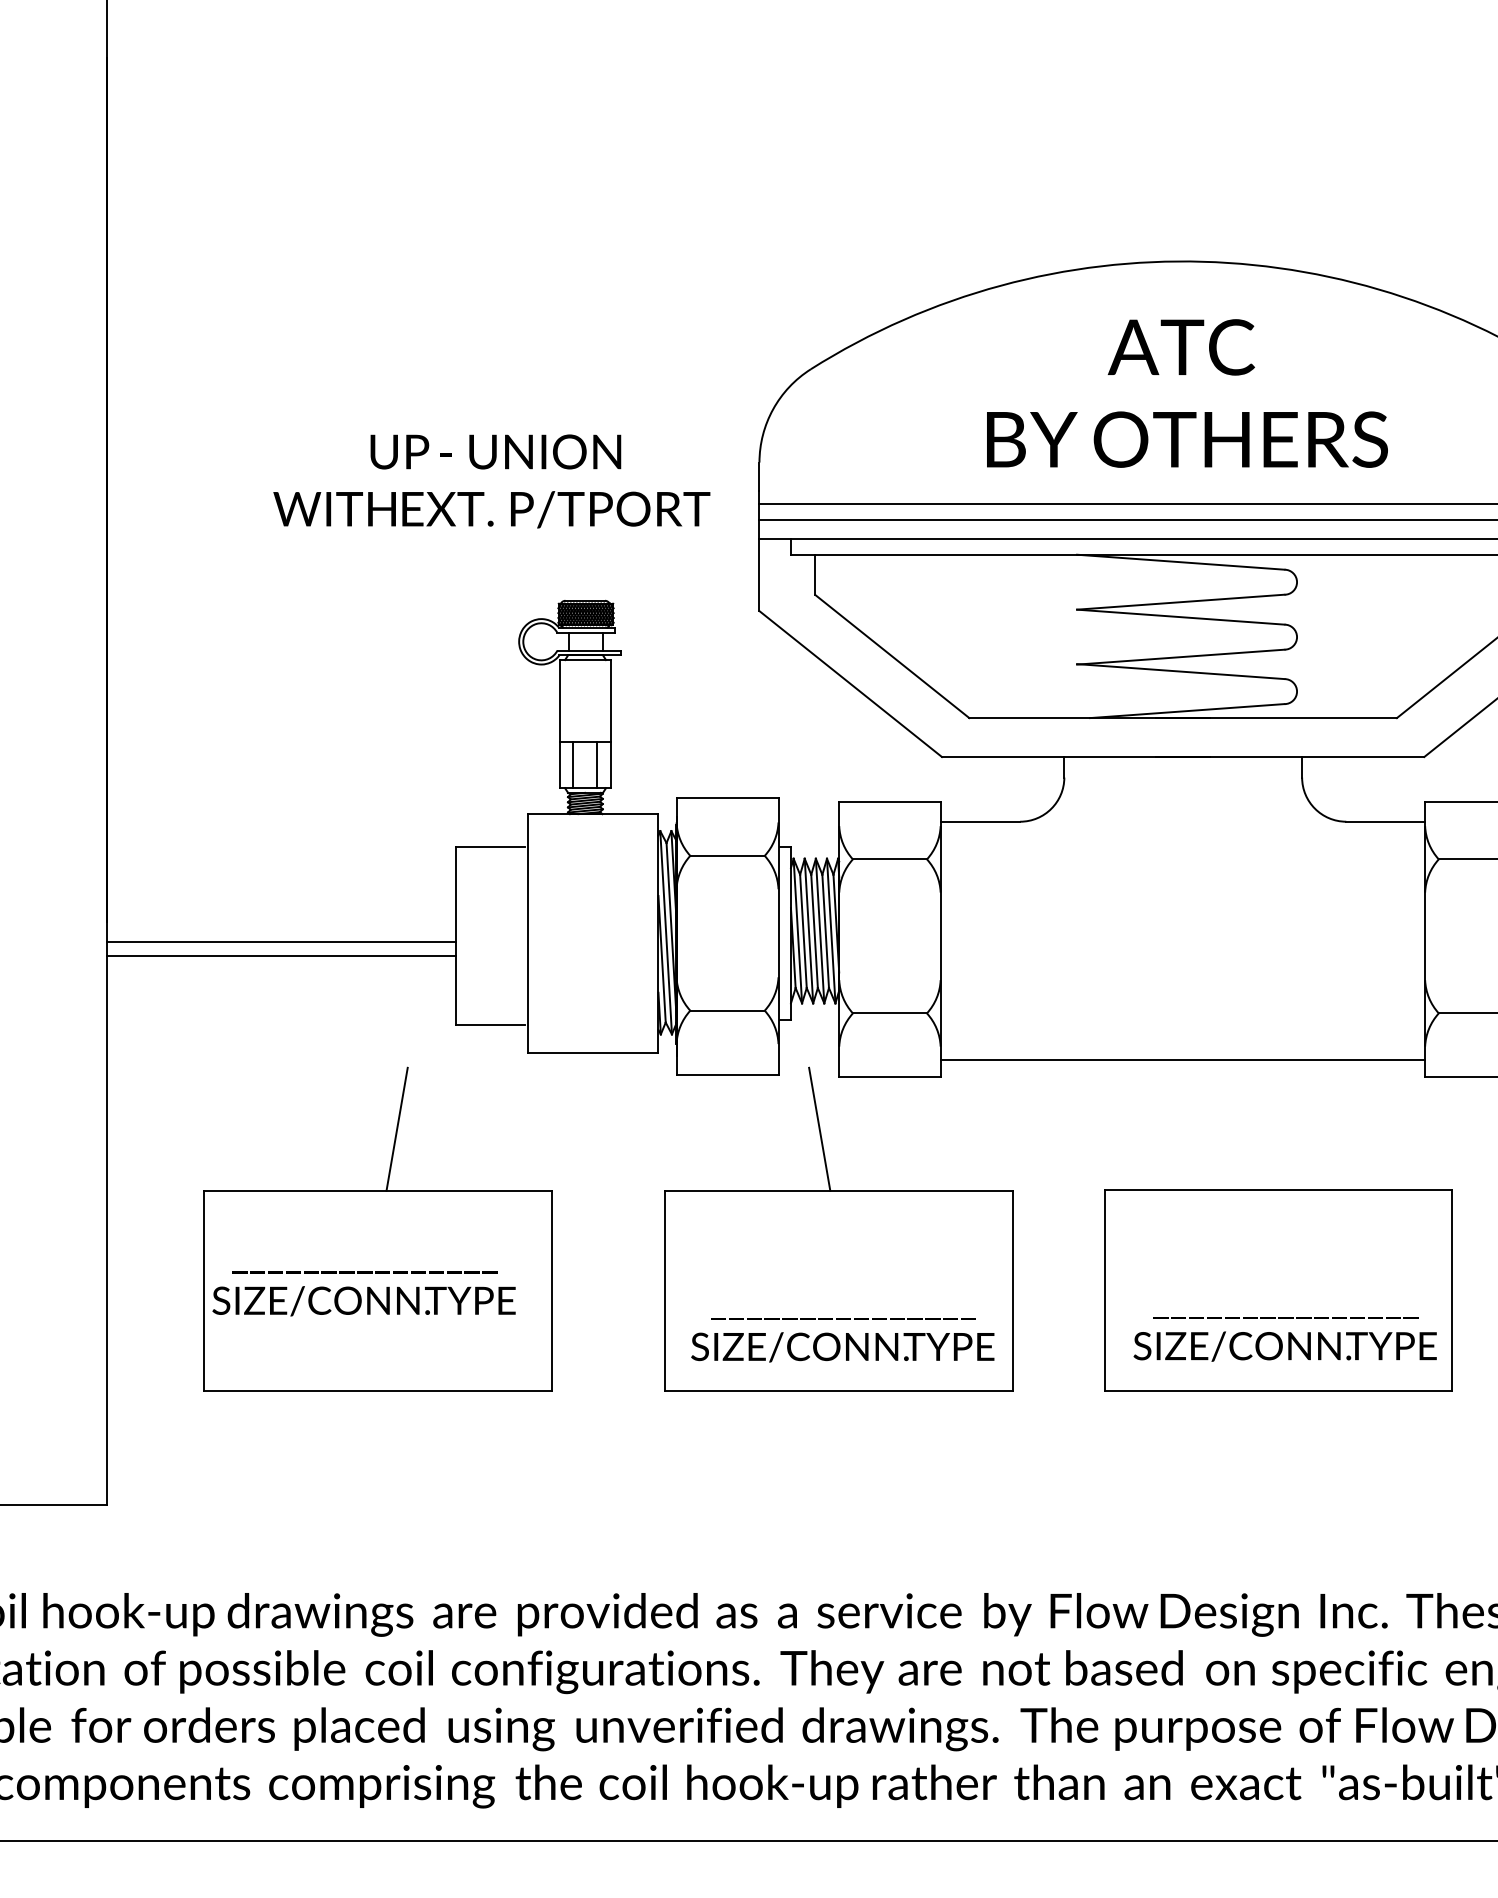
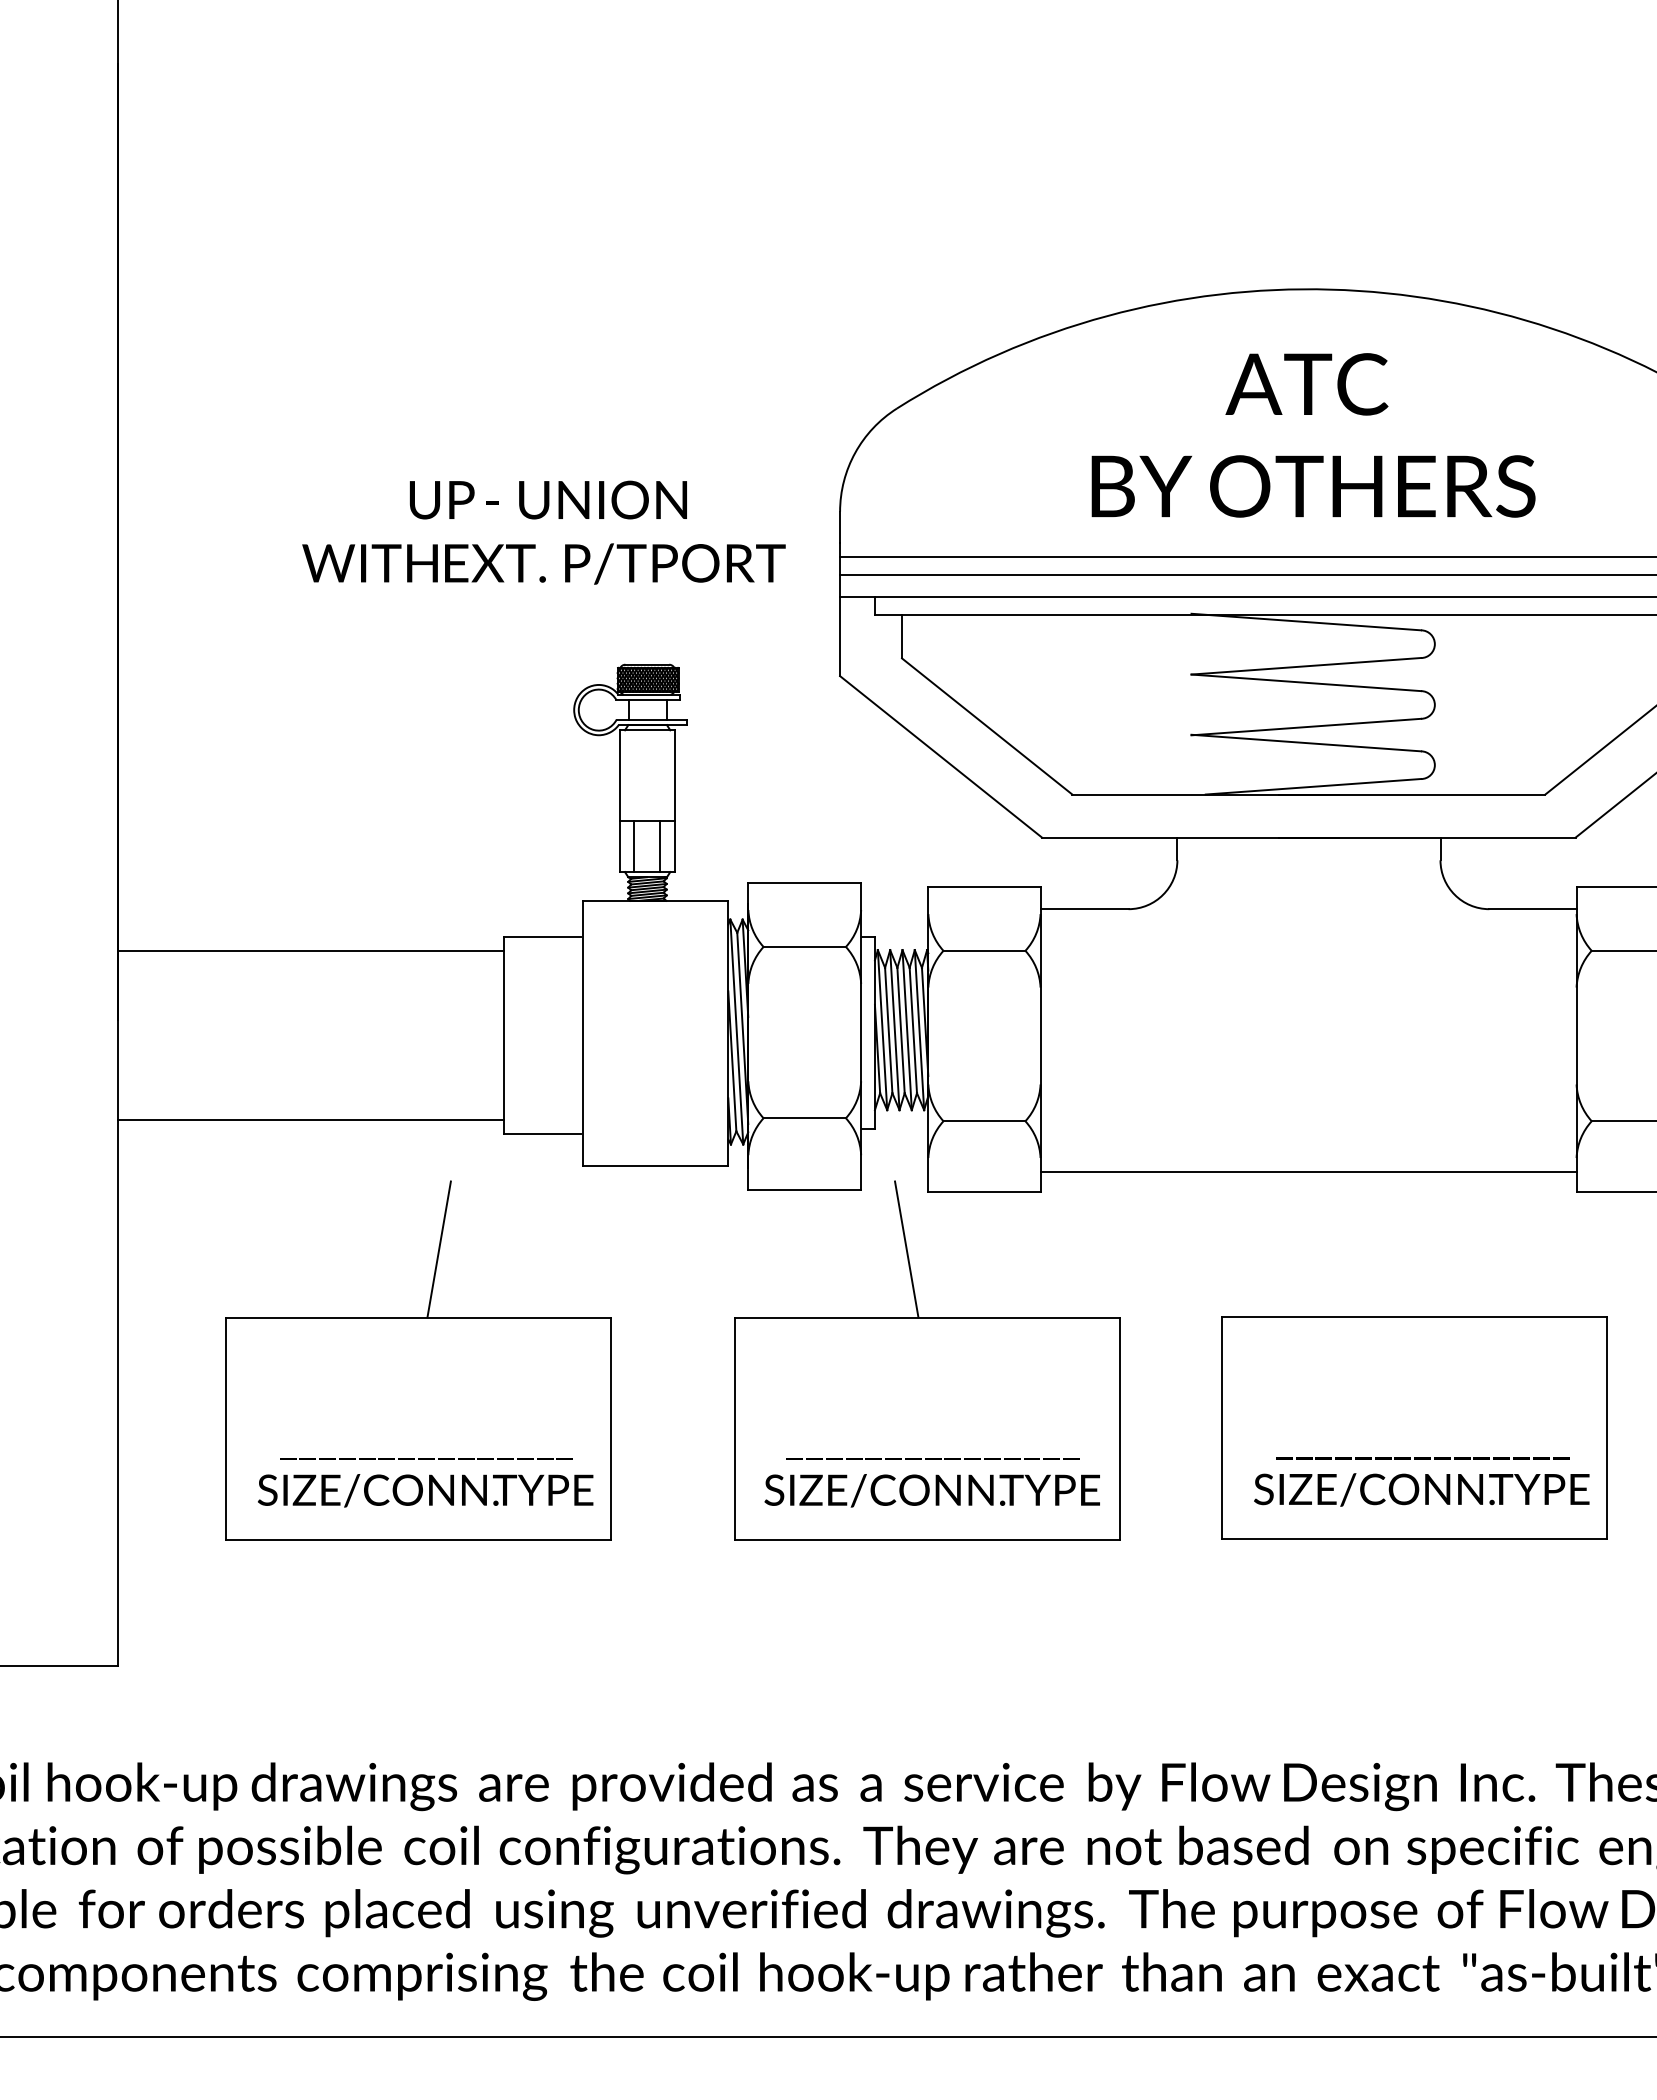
line: (281, 942) -> (311, 950), moved
line: (281, 955) -> (311, 1119), moved
text: (363, 1293) -> (425, 1482), moved

